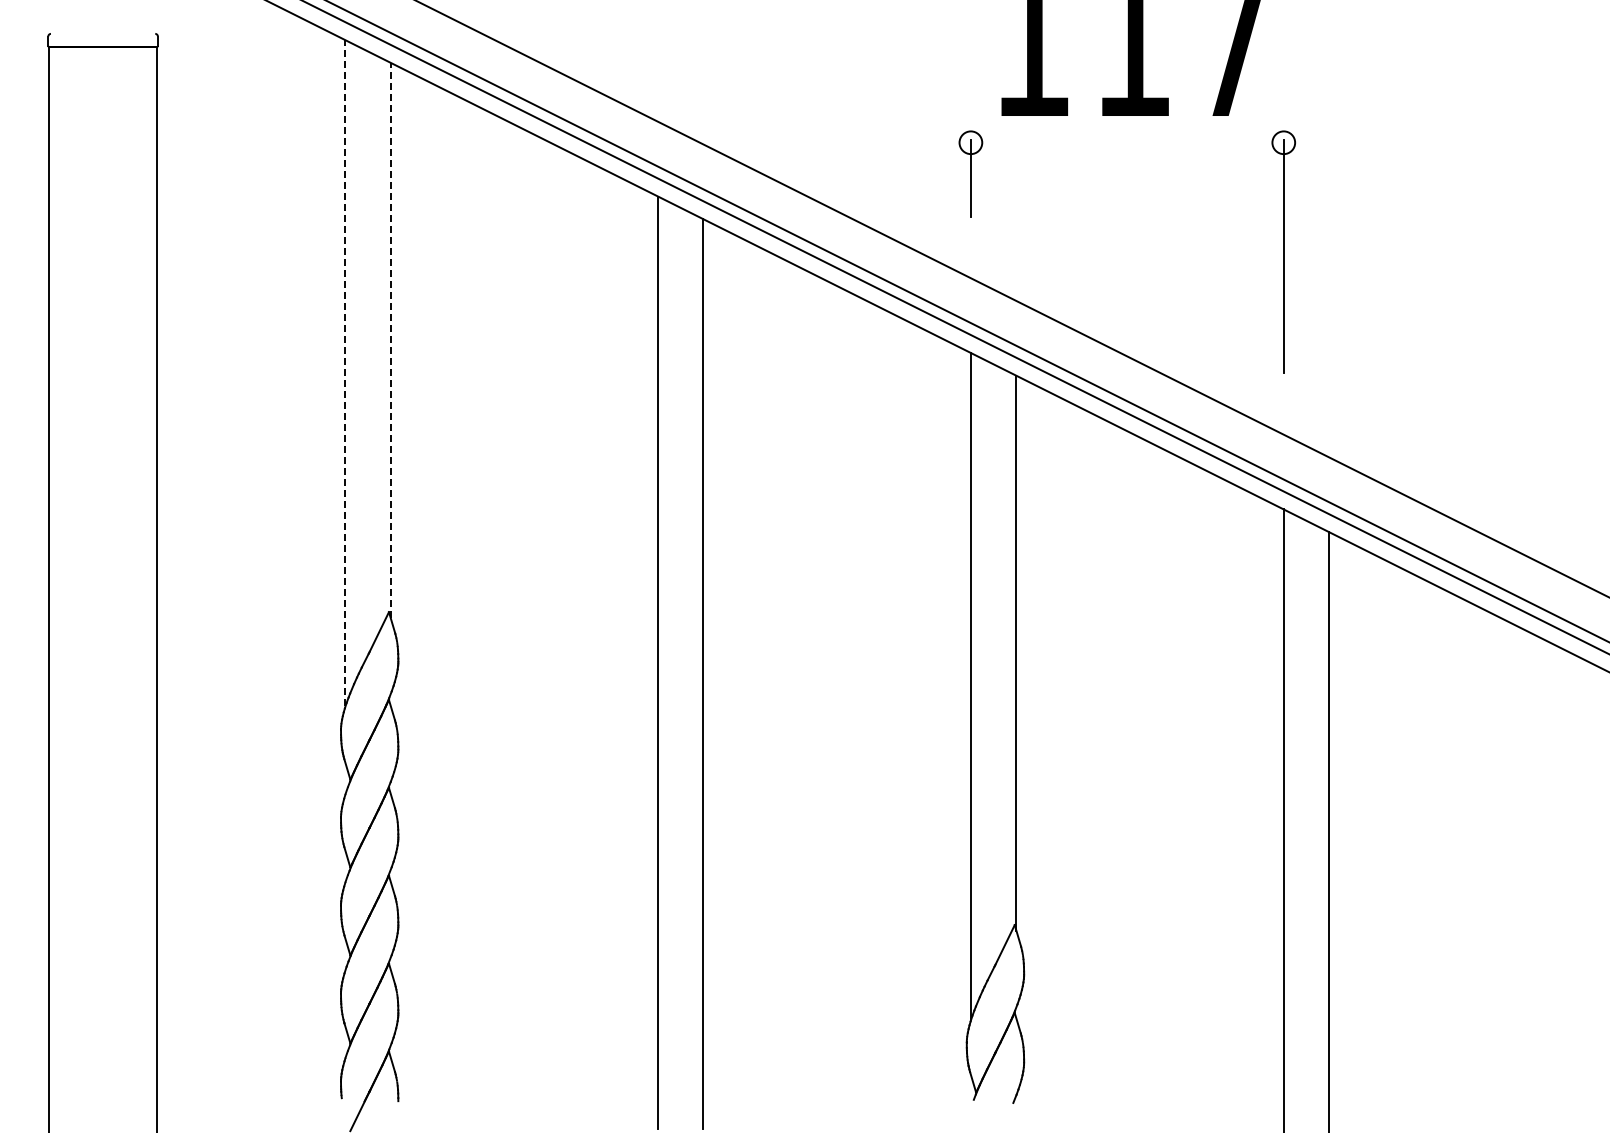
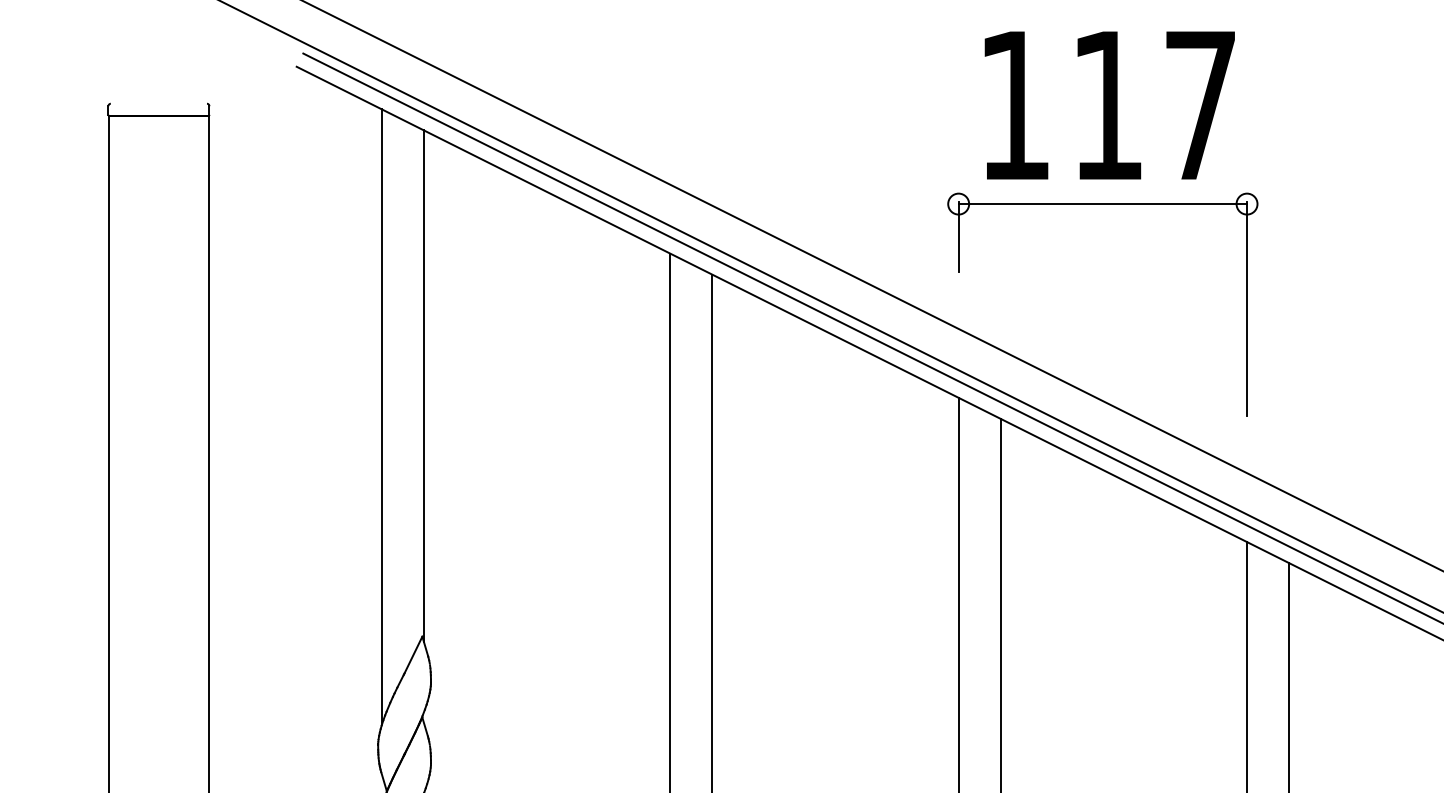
line: (1126, 142) -> (1102, 203), added
line: (390, 339) -> (423, 385), dashed -> solid
line: (345, 372) -> (382, 415), dashed -> solid

